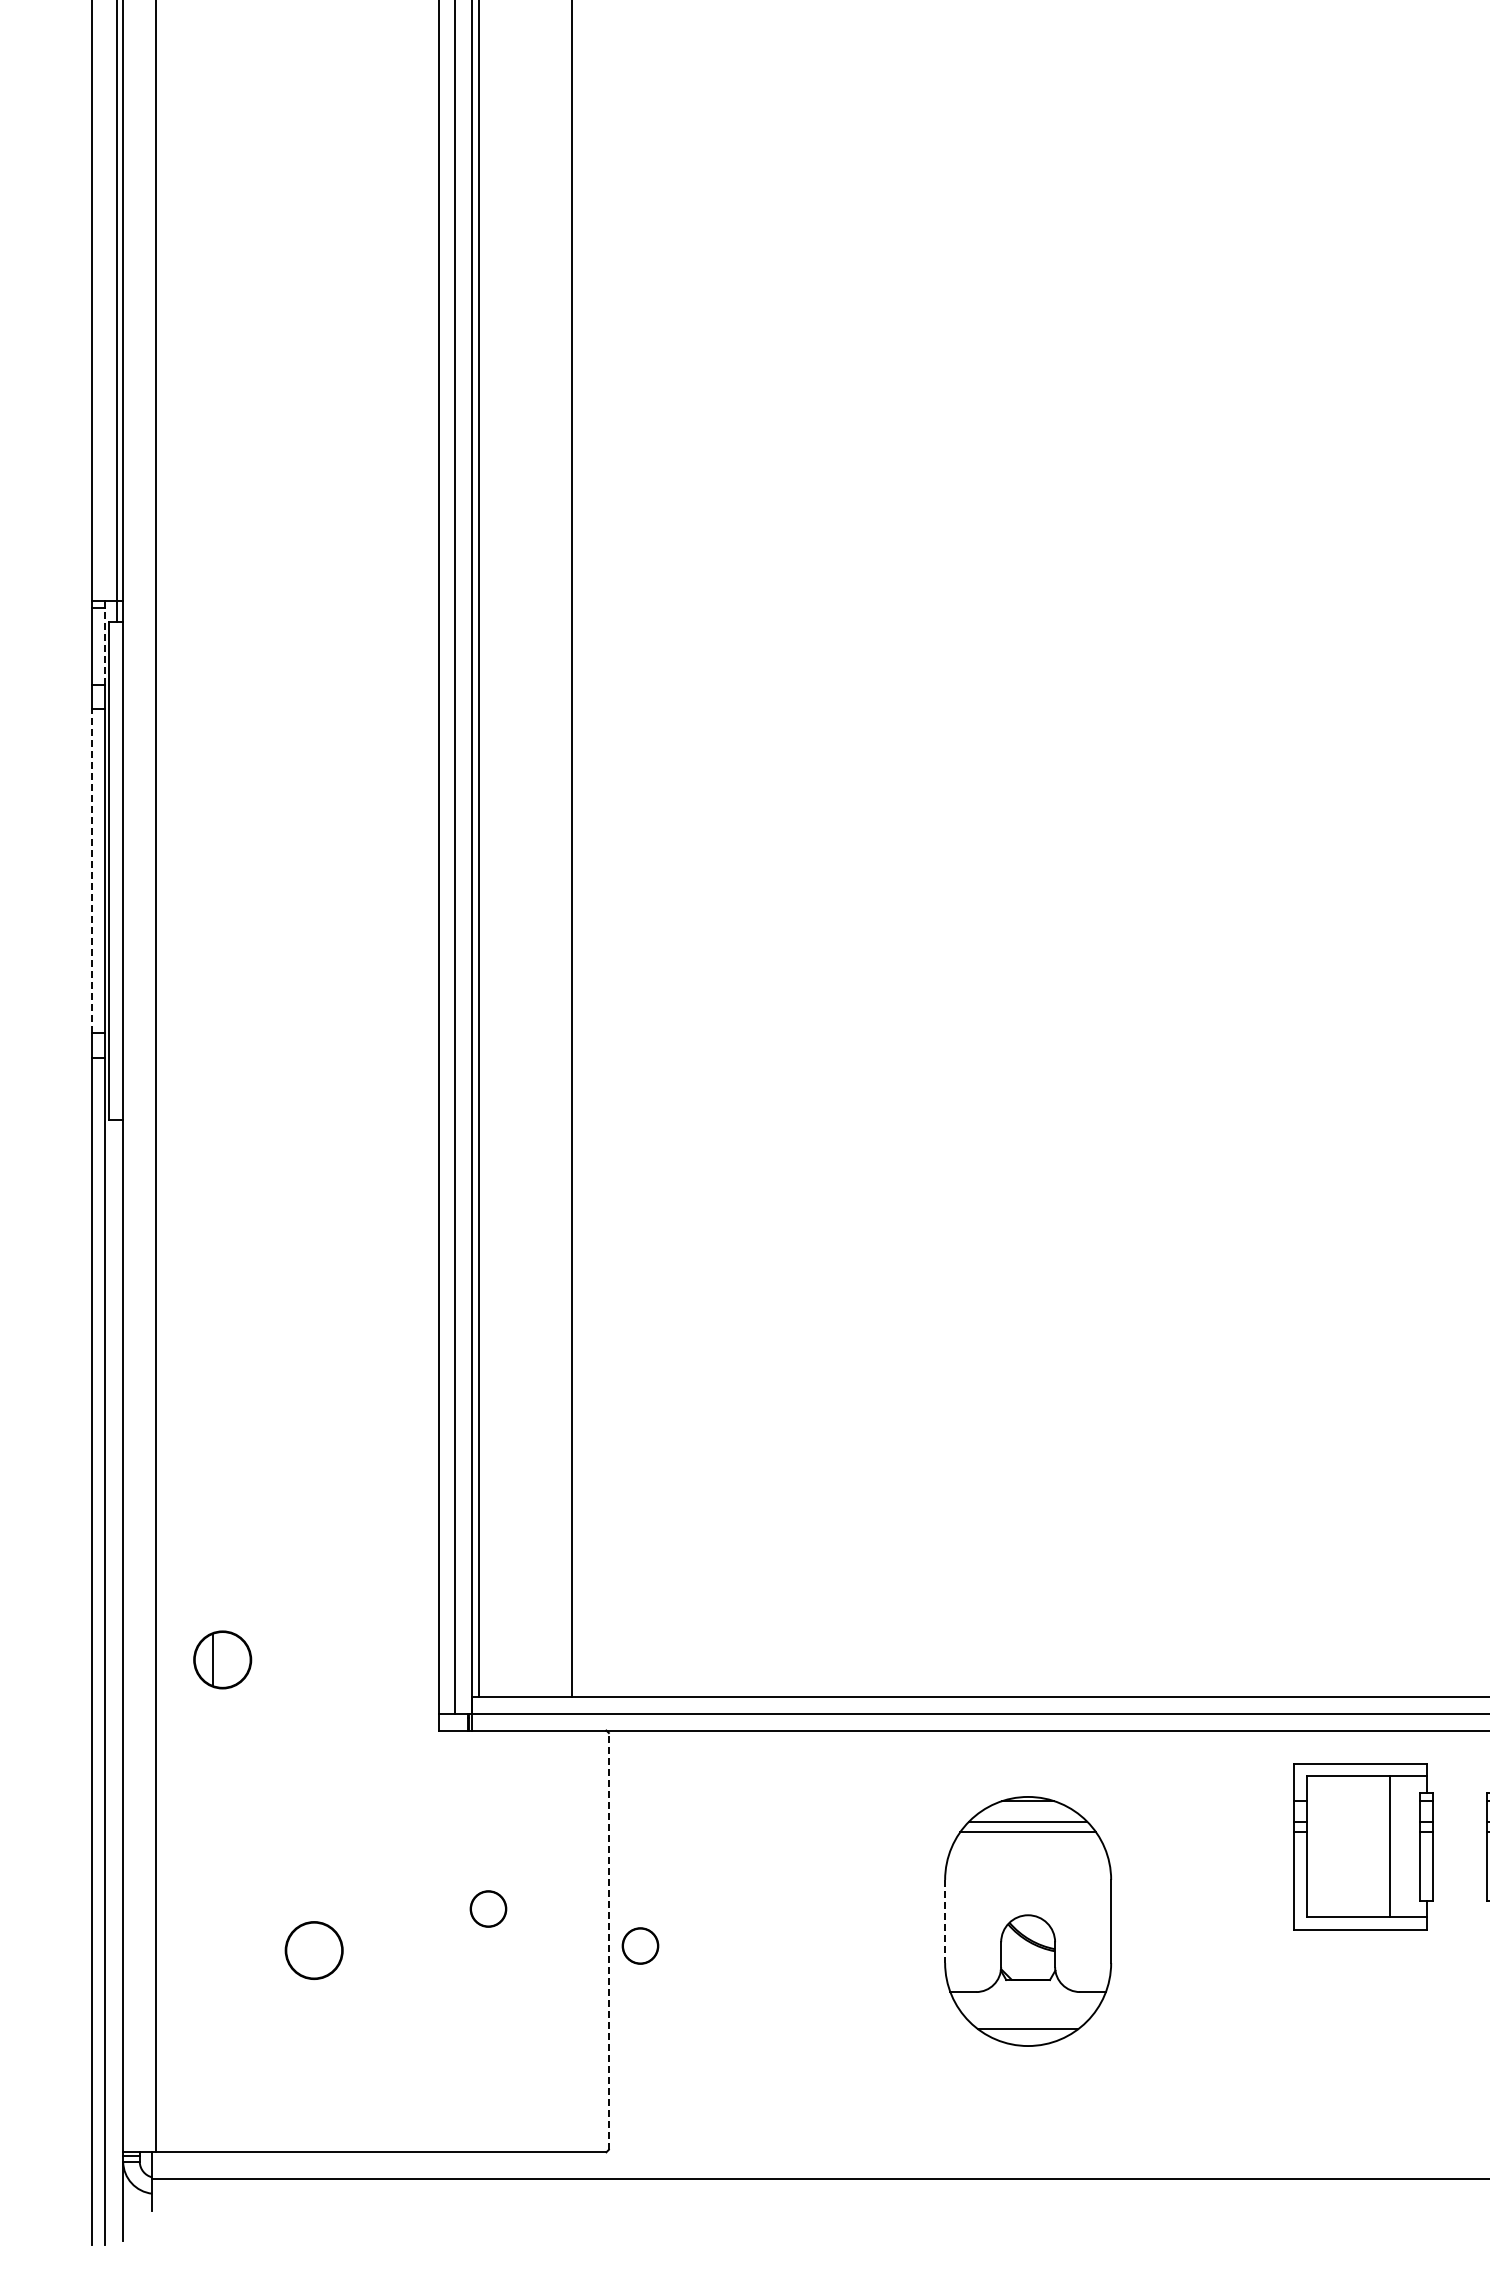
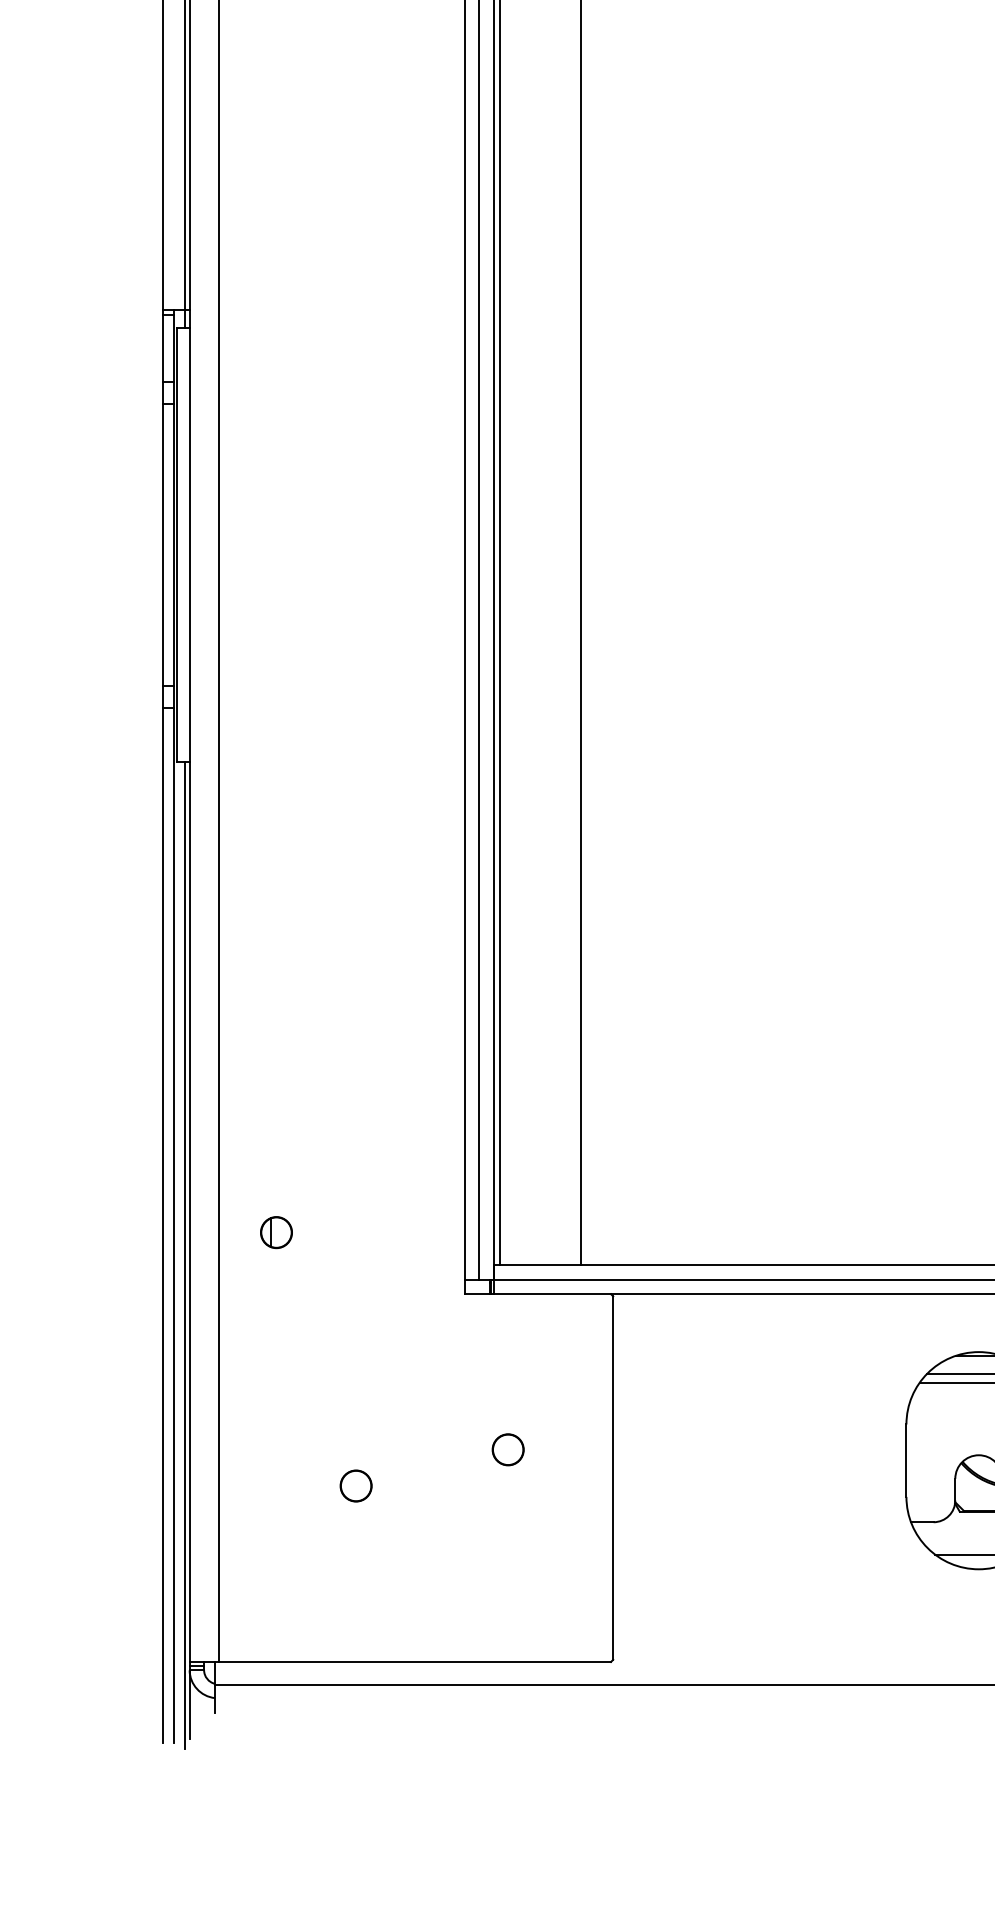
line: (104, 645) -> (173, 347), dashed -> solid
line: (92, 871) -> (162, 545), dashed -> solid
part: (222, 1659) -> (276, 1232), size x0.62
line: (117, 1685) -> (184, 1254), added
line: (945, 1921) -> (906, 1460), dashed -> solid
line: (608, 1940) -> (612, 1477), dashed -> solid
part: (640, 1945) -> (640, 1481), removed
part: (313, 1950) -> (355, 1485), size x0.62

